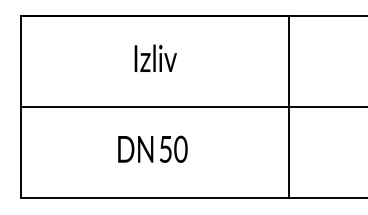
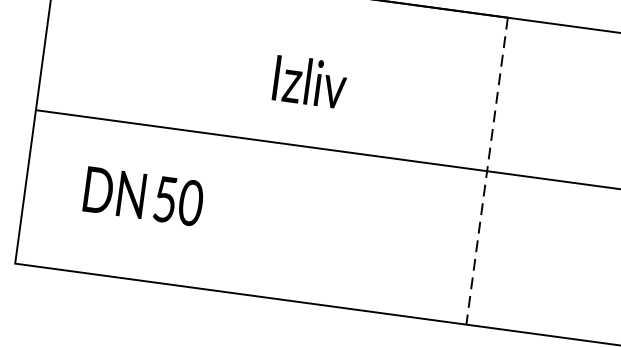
text: (155, 57) -> (309, 80), moved
line: (288, 107) -> (486, 171), solid -> dashed
text: (152, 148) -> (143, 195), moved

